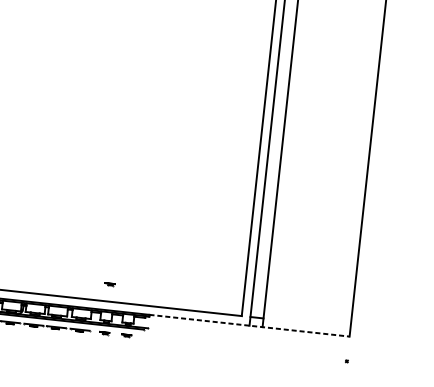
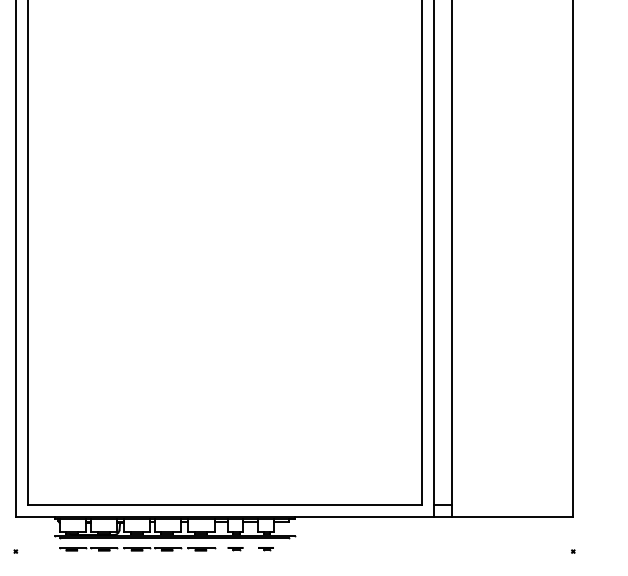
part: (109, 284) -> (235, 481), removed
line: (249, 326) -> (434, 517), dashed -> solid

